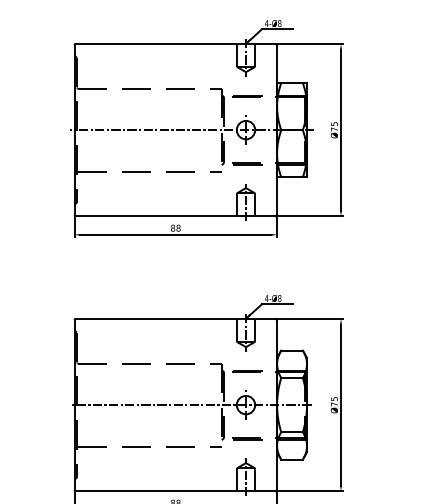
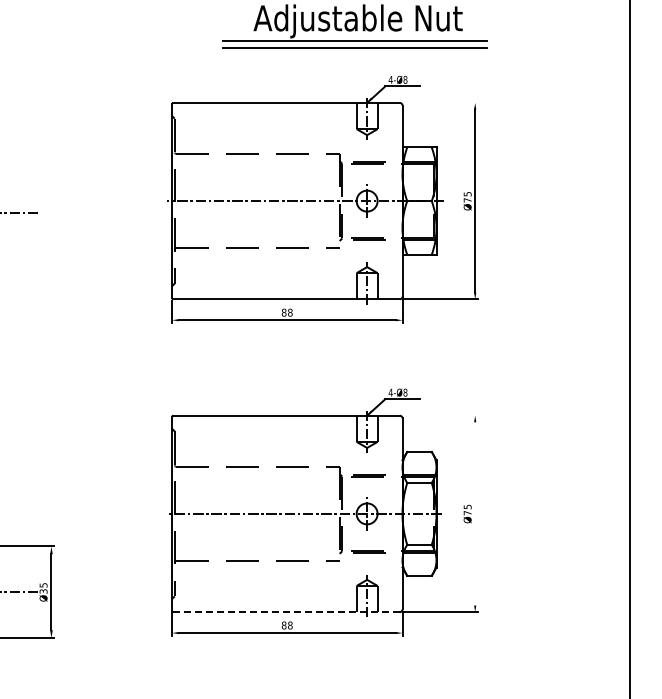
line: (309, 43) -> (439, 102), removed
line: (309, 318) -> (439, 415), removed
line: (341, 404) -> (475, 513), removed
line: (175, 491) -> (286, 612), solid -> dashed

